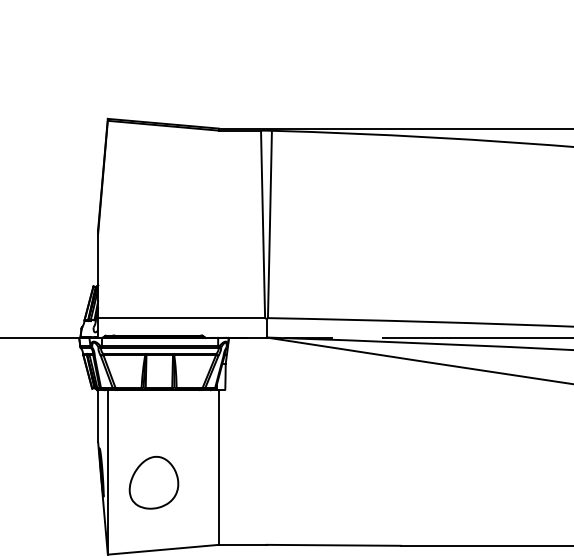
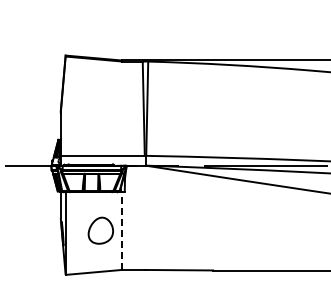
line: (218, 468) -> (121, 231), solid -> dashed
part: (153, 482) -> (100, 230), moved

